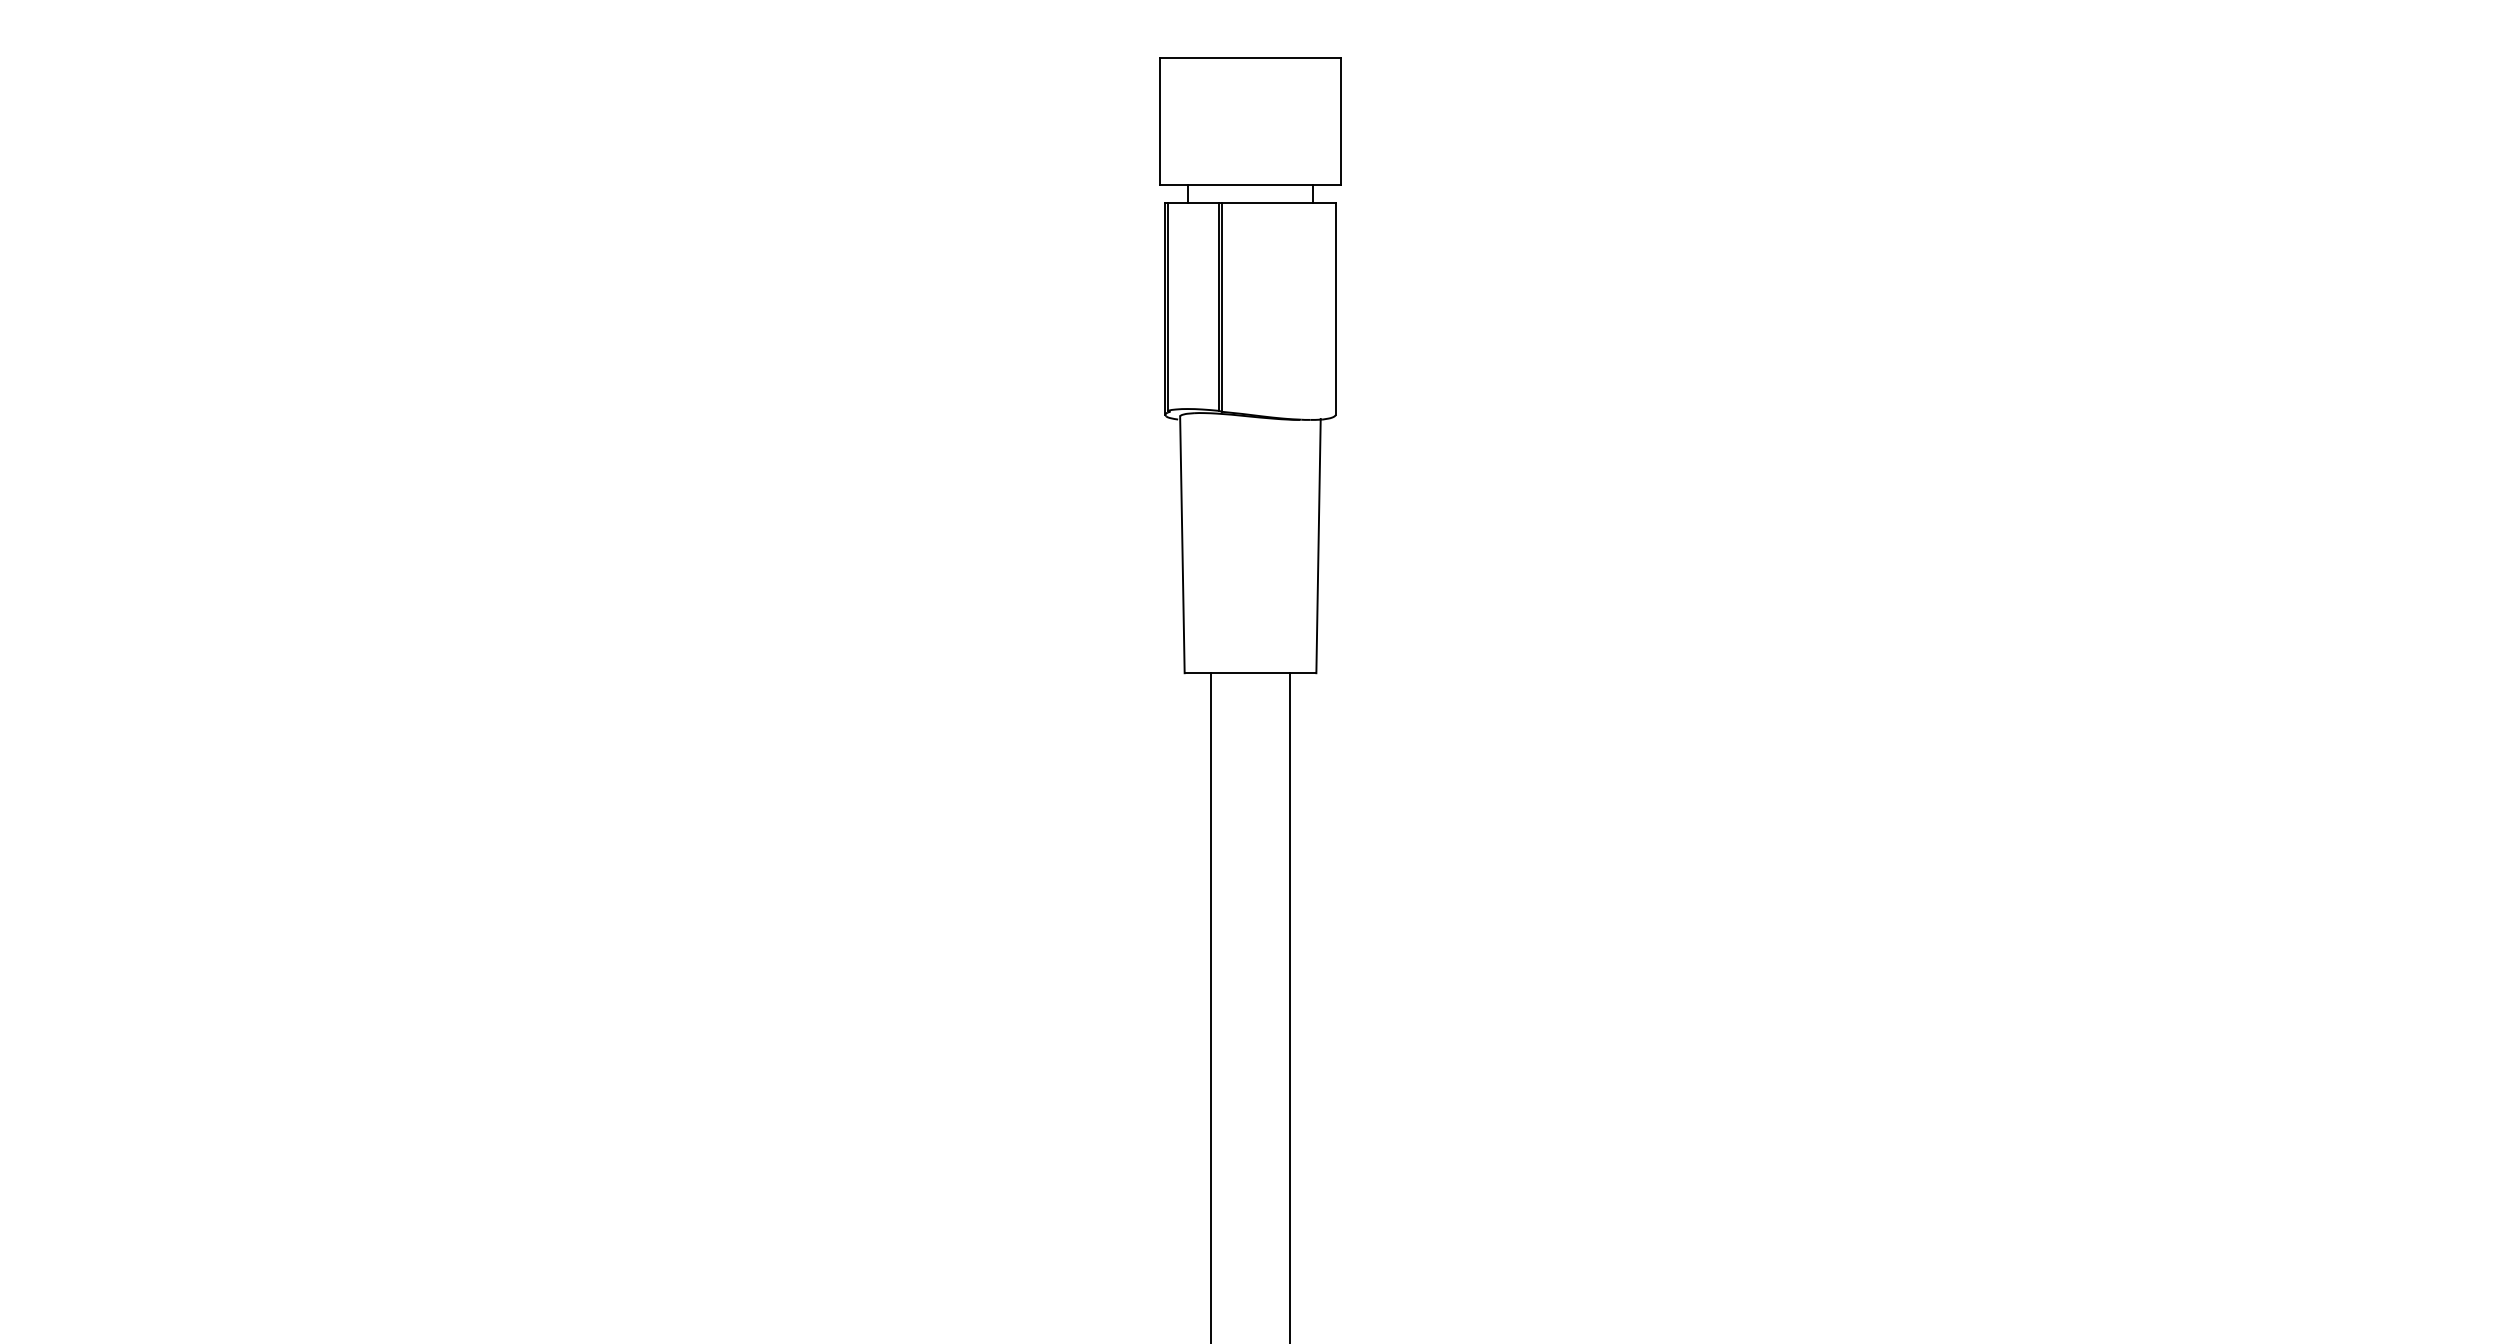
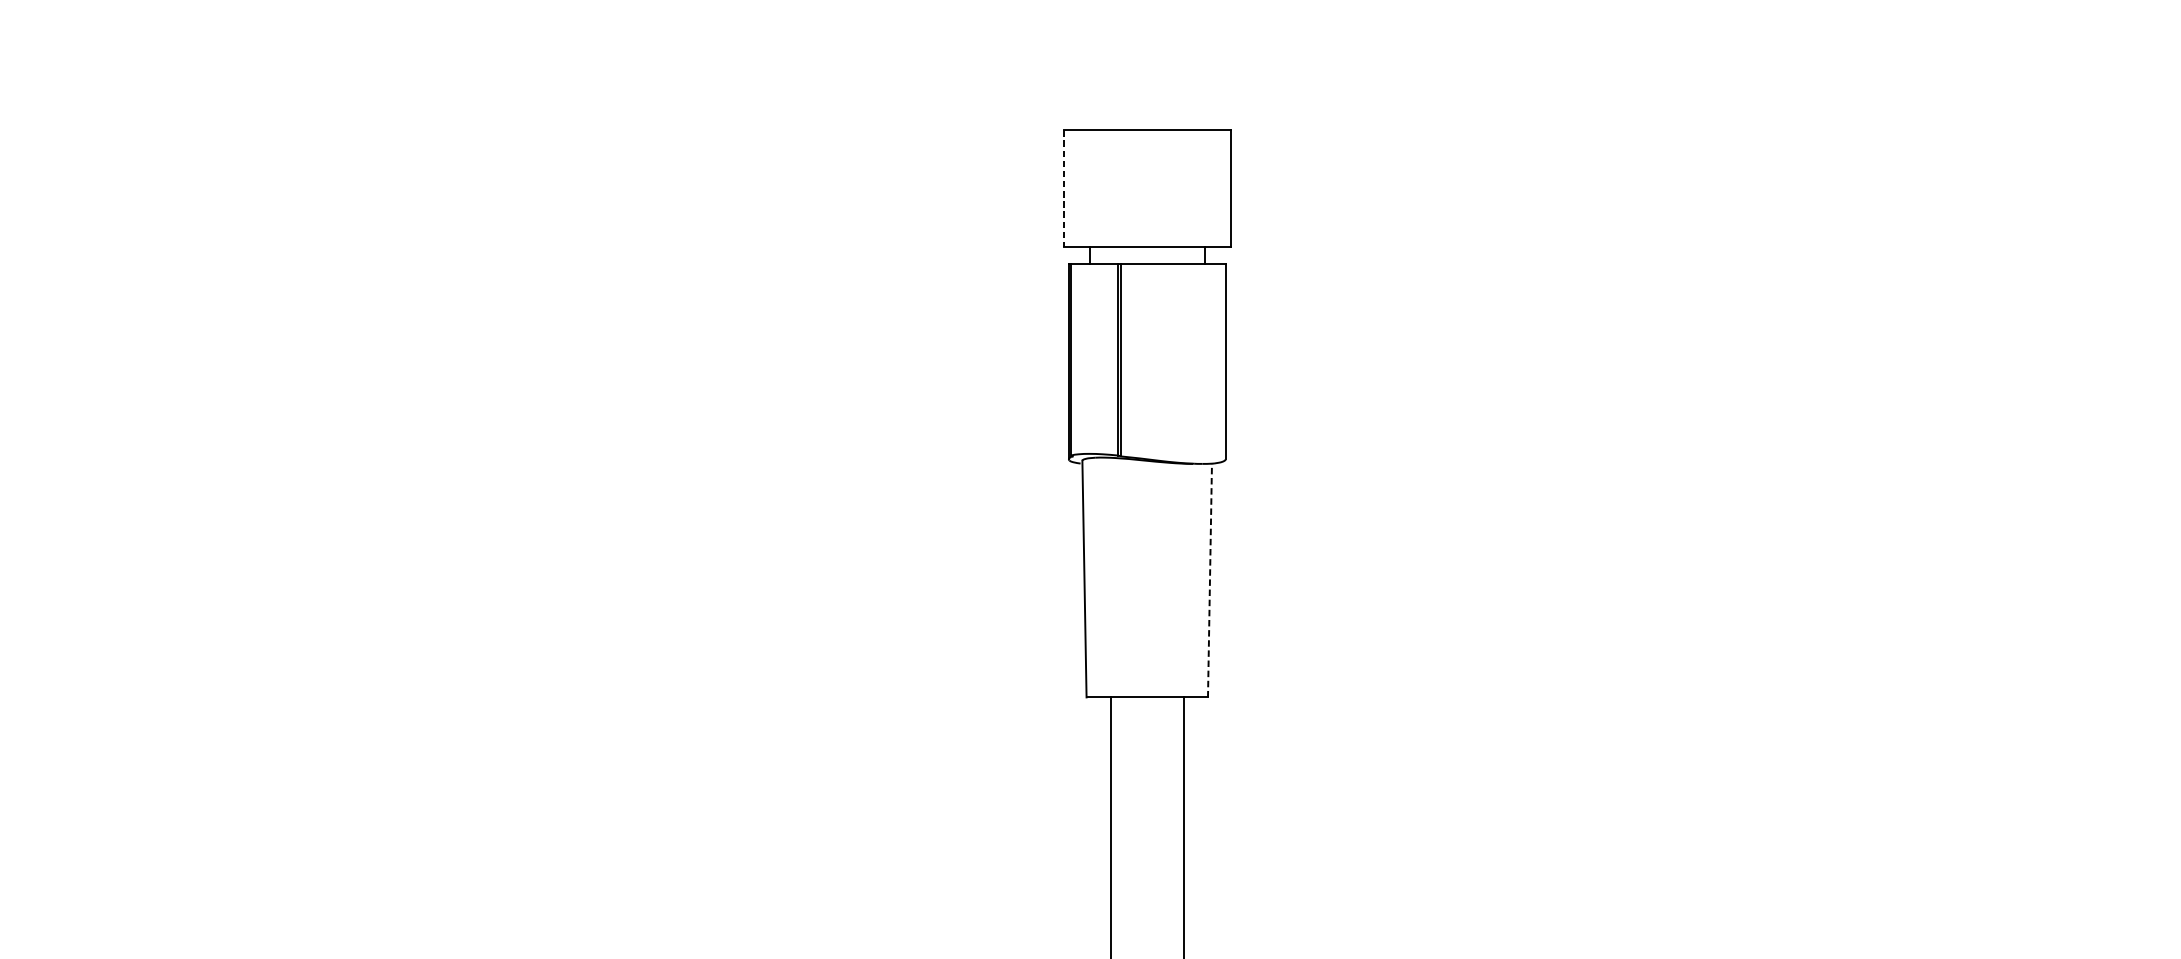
line: (1160, 121) -> (1064, 188), solid -> dashed
line: (1318, 545) -> (1209, 579), solid -> dashed

